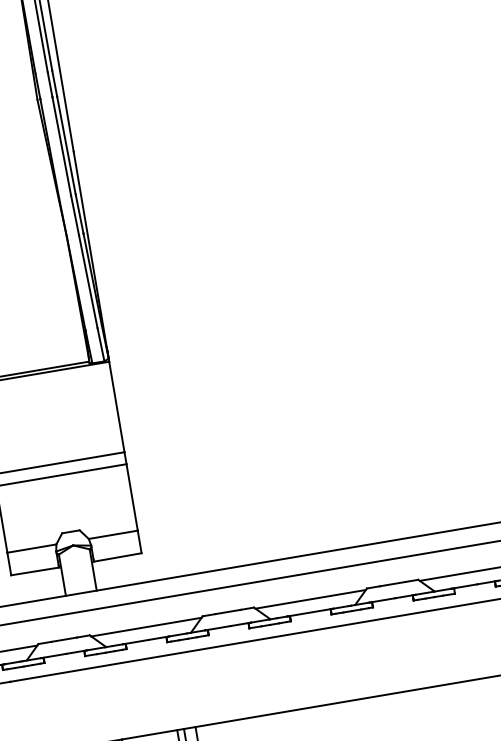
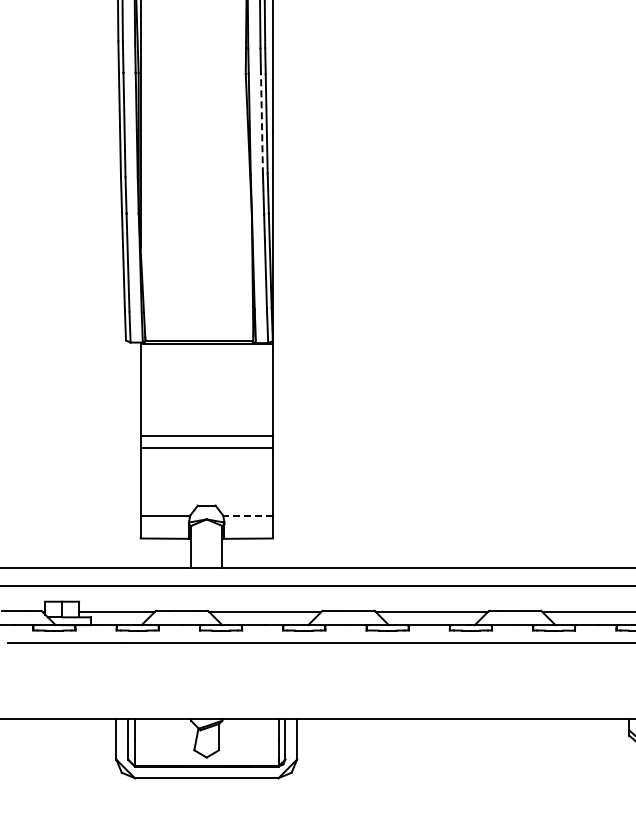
line: (61, 145) -> (261, 123), solid -> dashed
line: (113, 534) -> (248, 515), solid -> dashed

